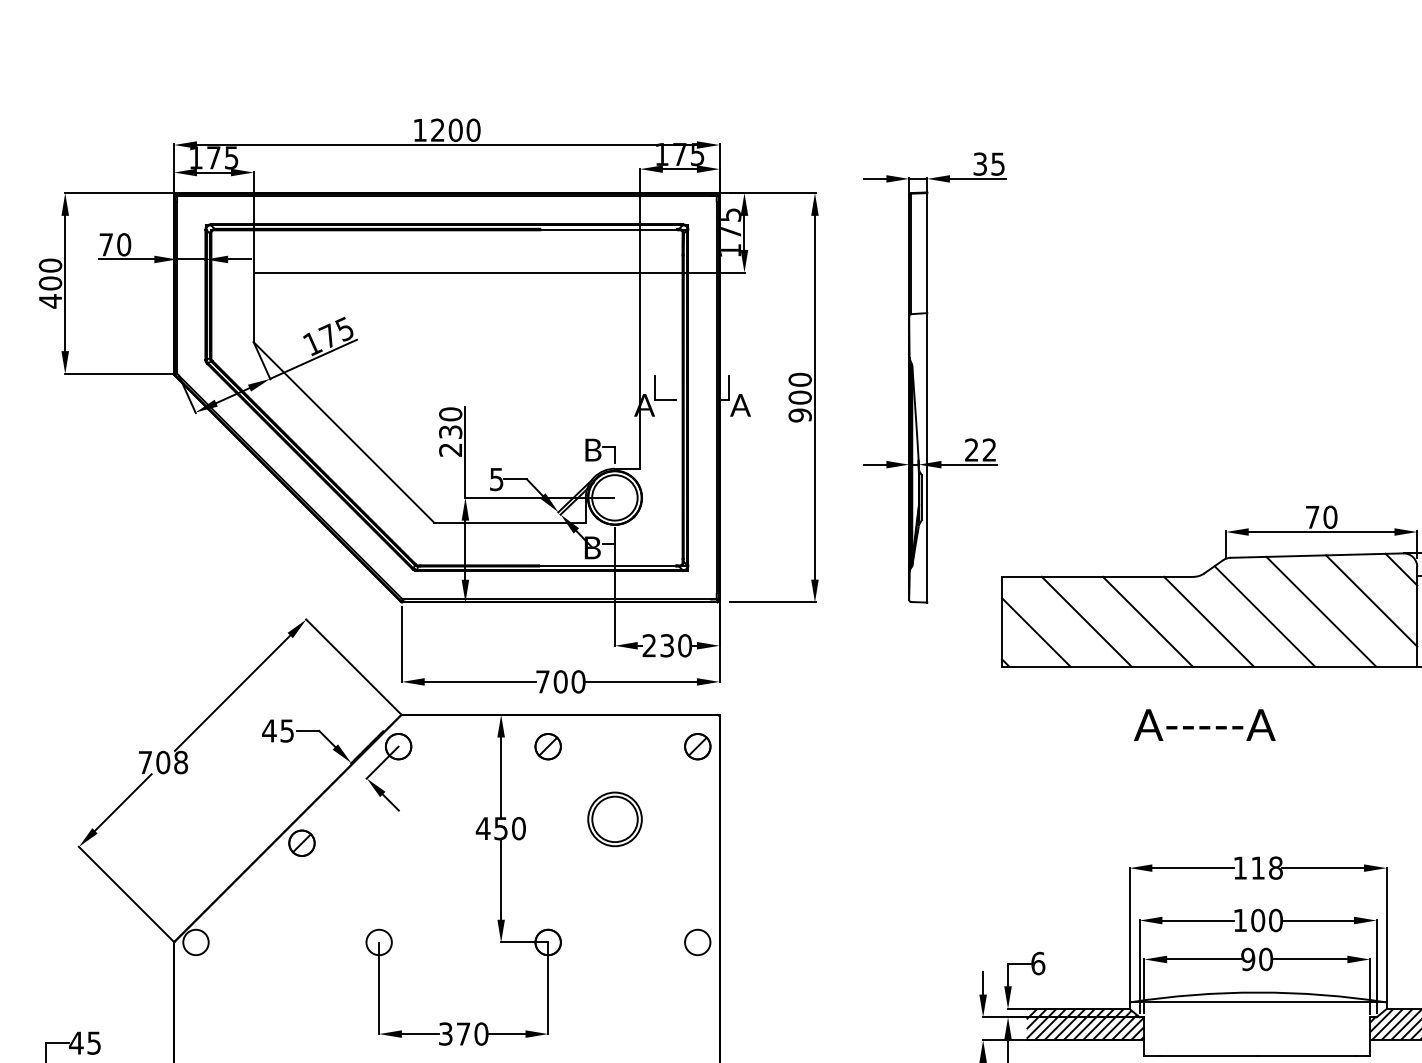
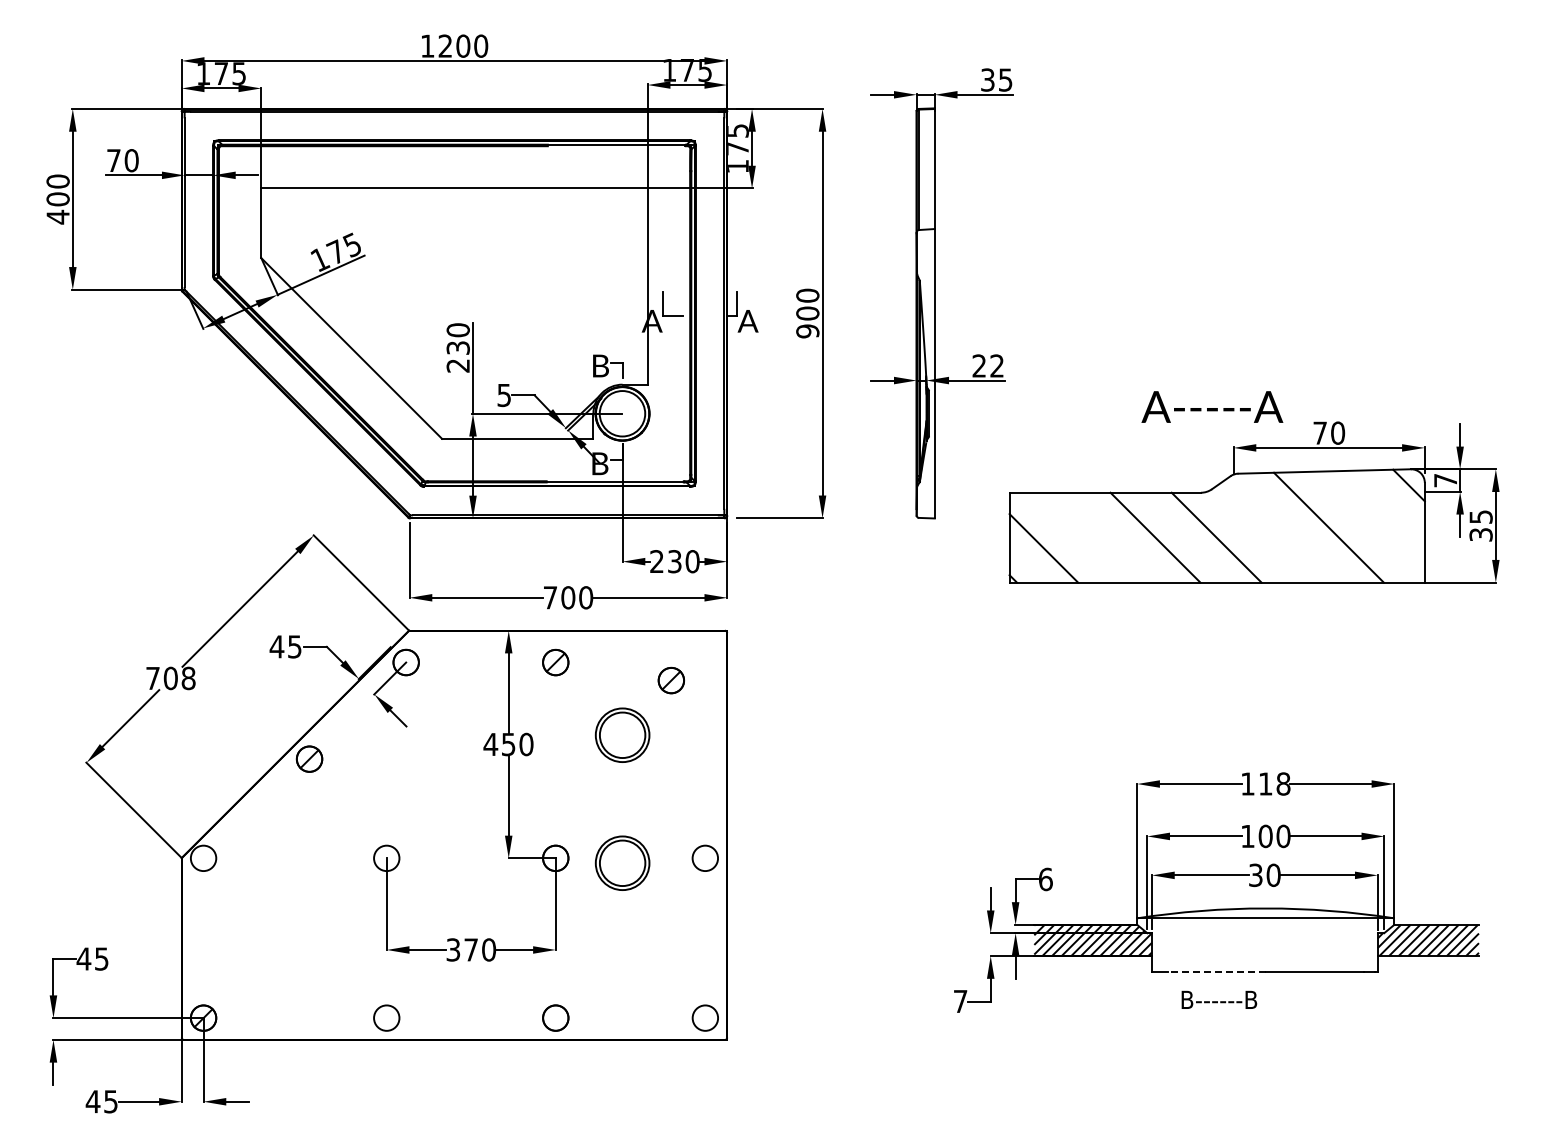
line: (1370, 600) -> (1378, 516), removed
line: (1264, 616) -> (1272, 532), removed
line: (1086, 621) -> (1094, 537), removed
text: (1204, 724) -> (1212, 406), moved
part: (696, 746) -> (670, 680), moved
part: (614, 946) -> (622, 862), added
text: (1247, 958) -> (1255, 874), 90 -> 30
line: (1208, 1056) -> (1216, 972), solid -> dashed

